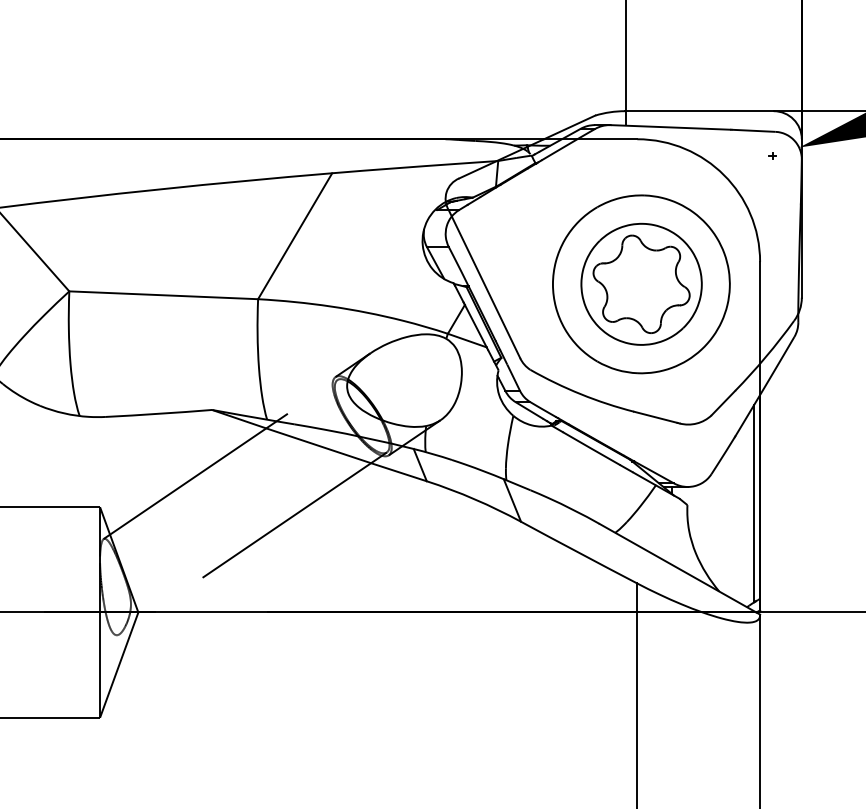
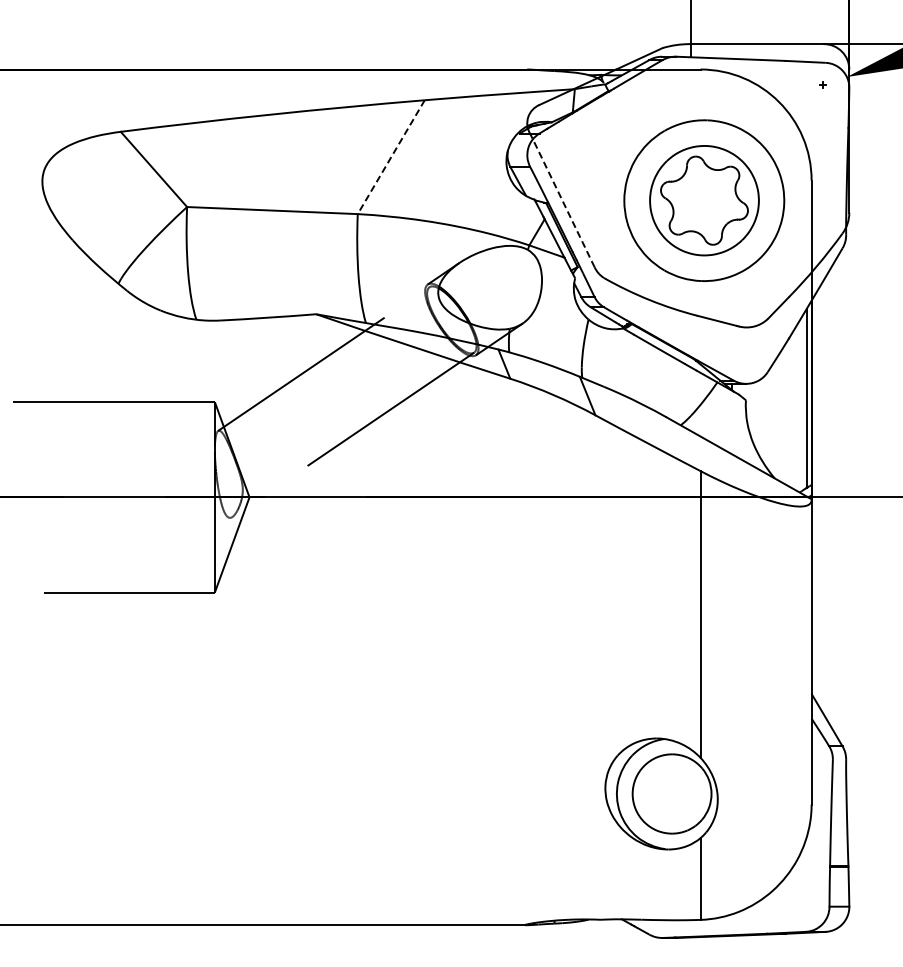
line: (295, 236) -> (391, 157), solid -> dashed
line: (484, 284) -> (562, 200), solid -> dashed

